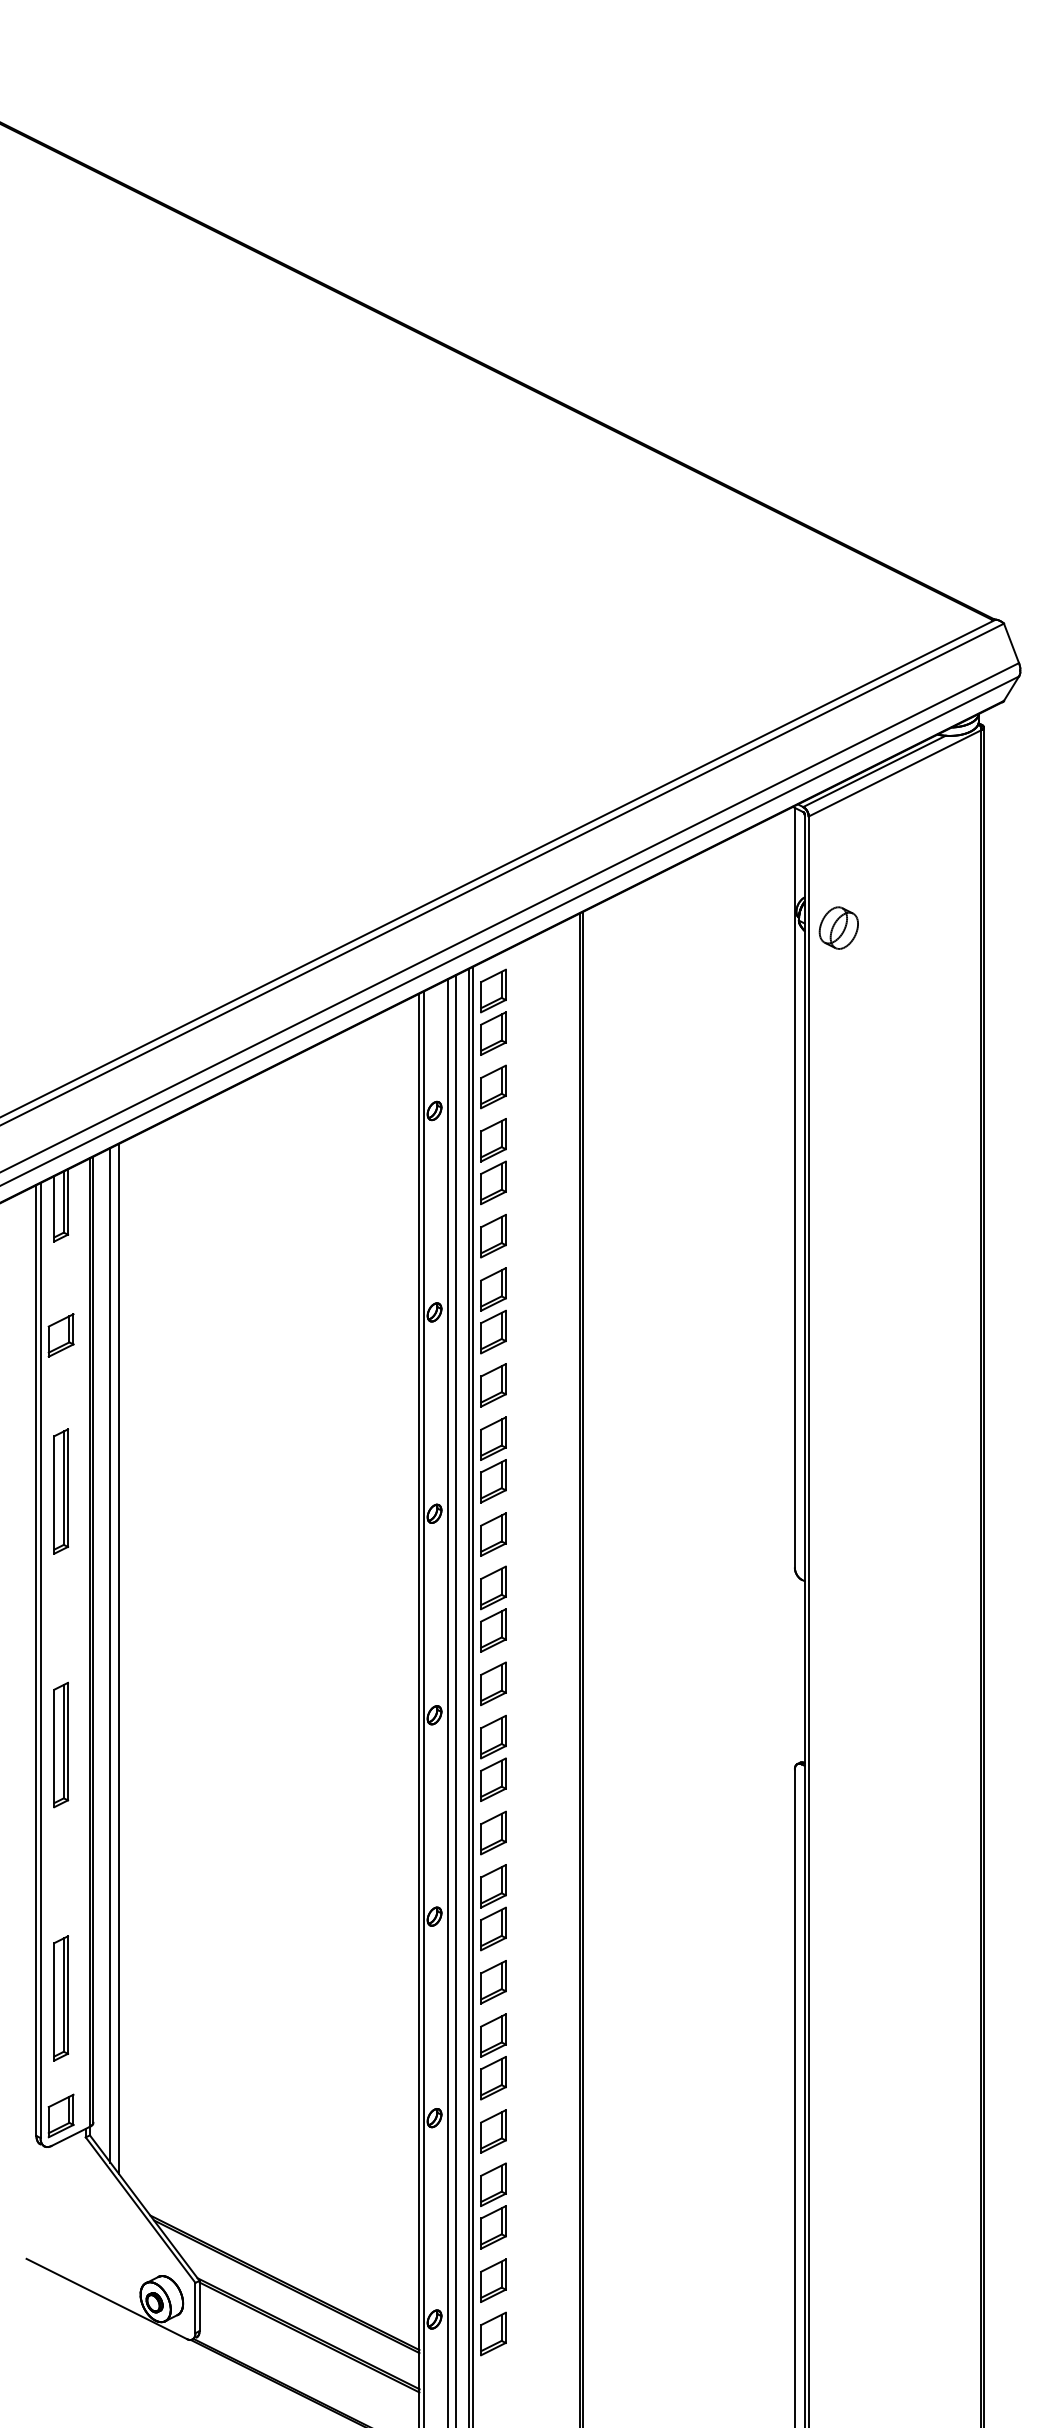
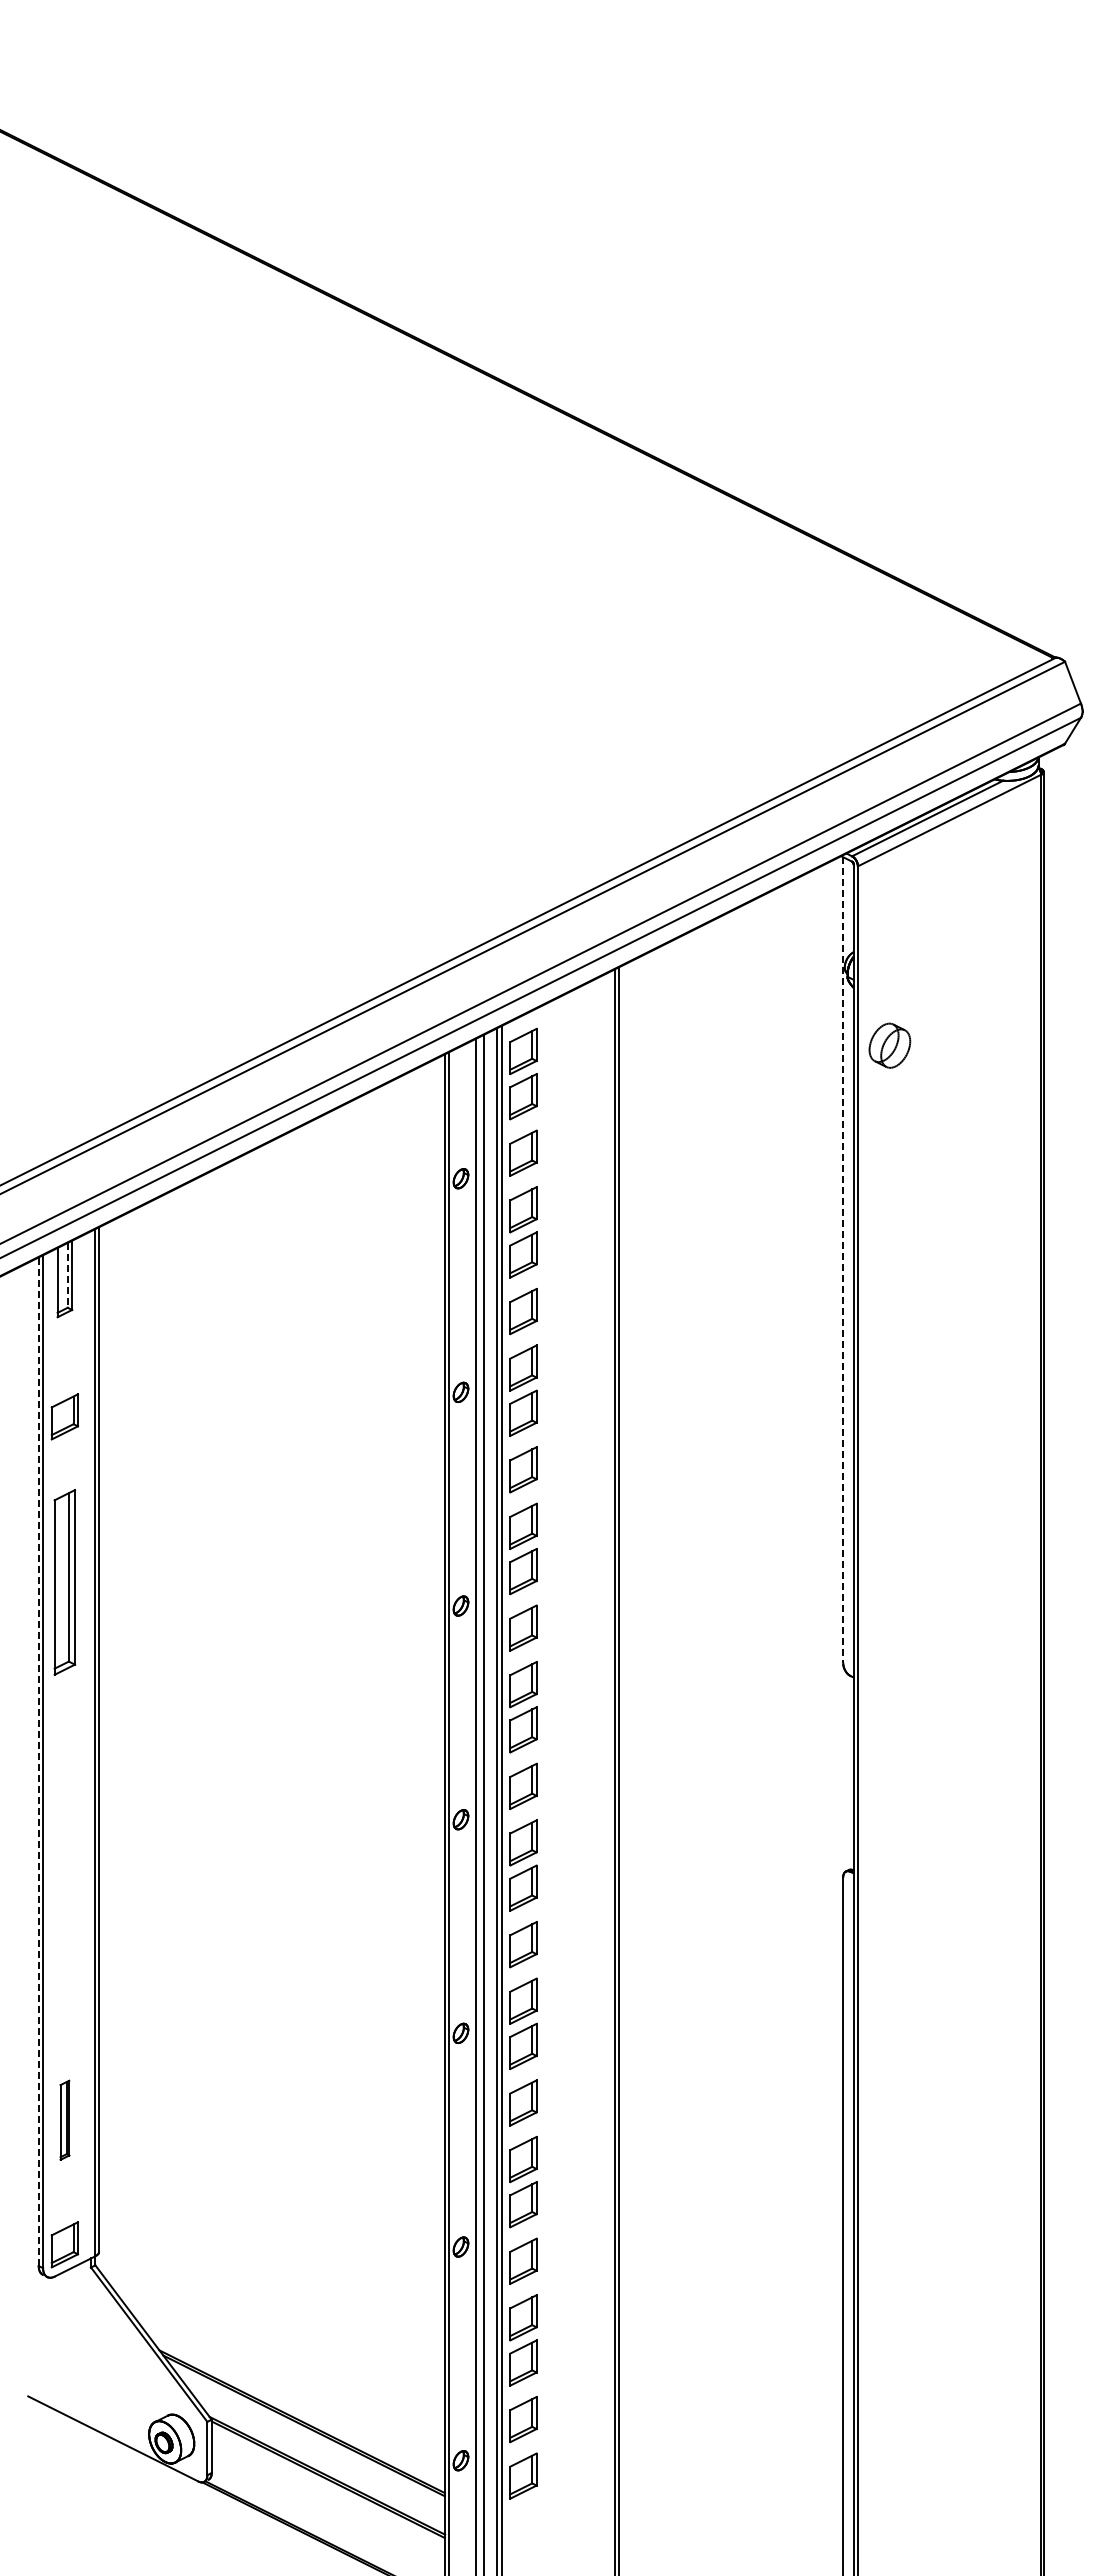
part: (838, 927) -> (889, 1045), moved
line: (795, 1188) -> (843, 1260), solid -> dashed
line: (63, 1202) -> (67, 1275), solid -> dashed
part: (60, 1491) -> (64, 1582), size x1.4
line: (110, 1655) -> (117, 1756), removed
line: (118, 1658) -> (125, 1759), removed
line: (36, 1660) -> (38, 1761), solid -> dashed
part: (60, 1745) -> (64, 1851), removed
part: (60, 1998) -> (64, 2120), size x0.6

